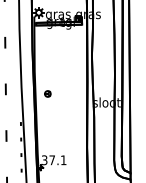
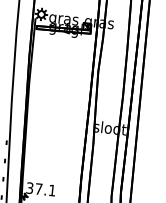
part: (47, 93) -> (41, 110), removed

